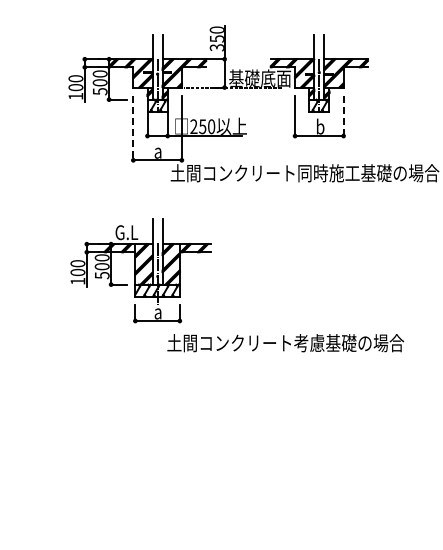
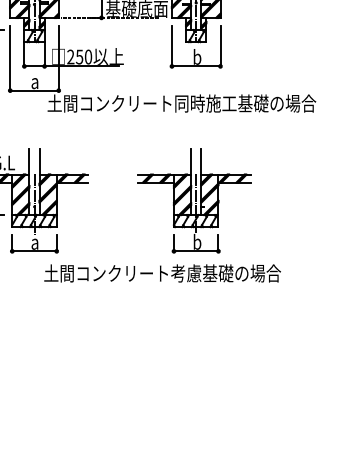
line: (343, 116) -> (220, 46), dashed -> solid
line: (133, 128) -> (10, 58), dashed -> solid
part: (317, 270) -> (194, 200), added

